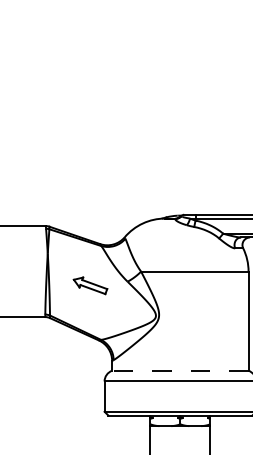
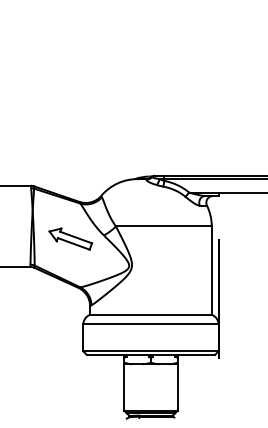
part: (90, 285) -> (70, 238), size x1.43
line: (179, 370) -> (150, 314), dashed -> solid

